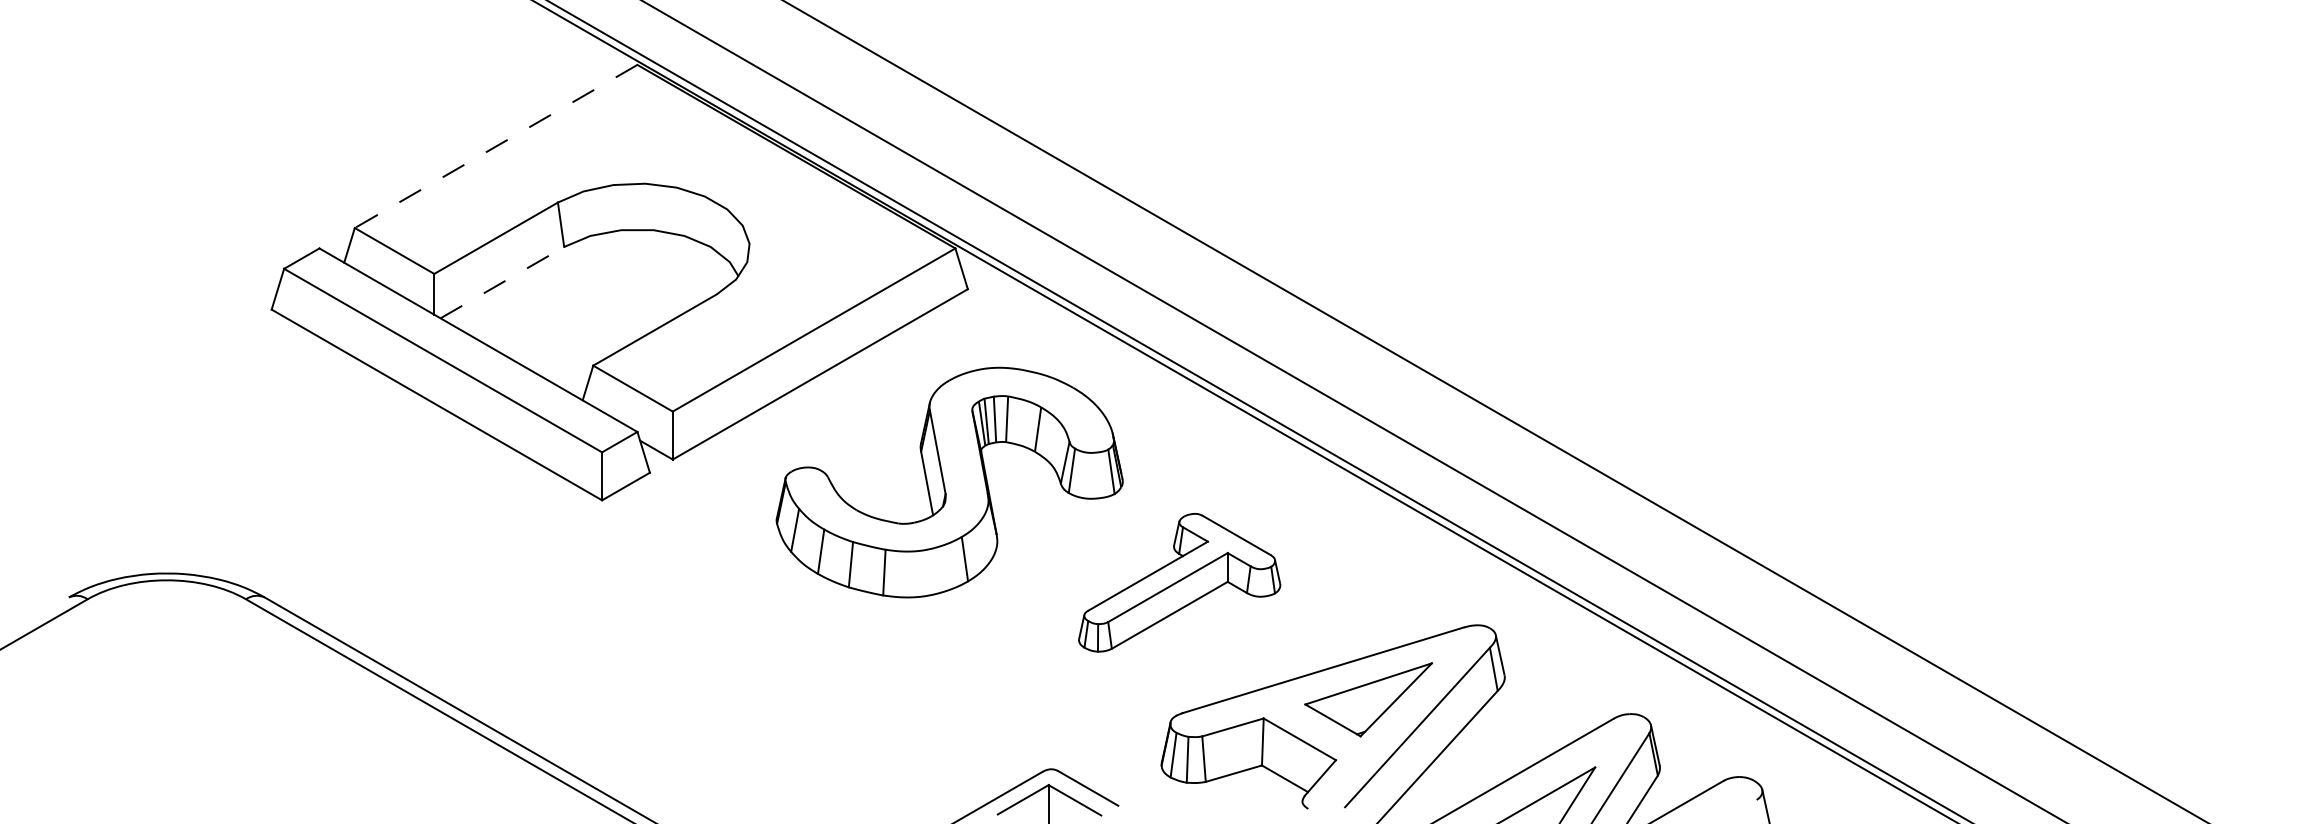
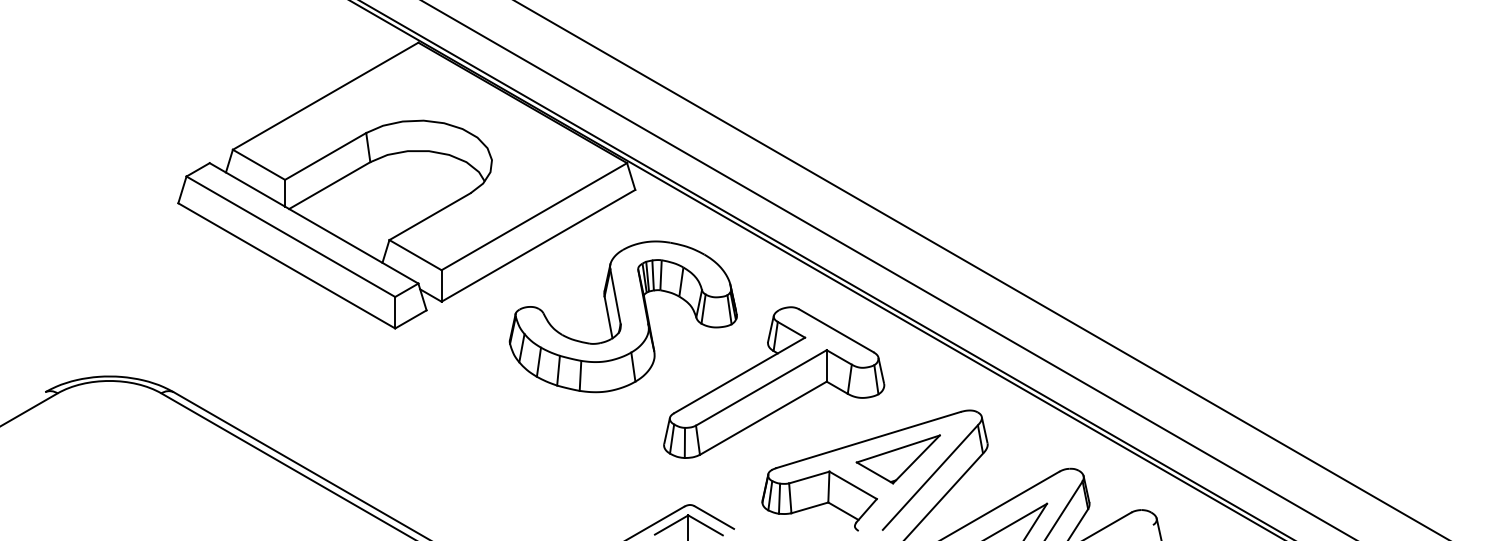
line: (495, 146) -> (325, 96), dashed -> solid
line: (501, 282) -> (329, 185), dashed -> solid
part: (1179, 582) -> (774, 382), size x1.67

